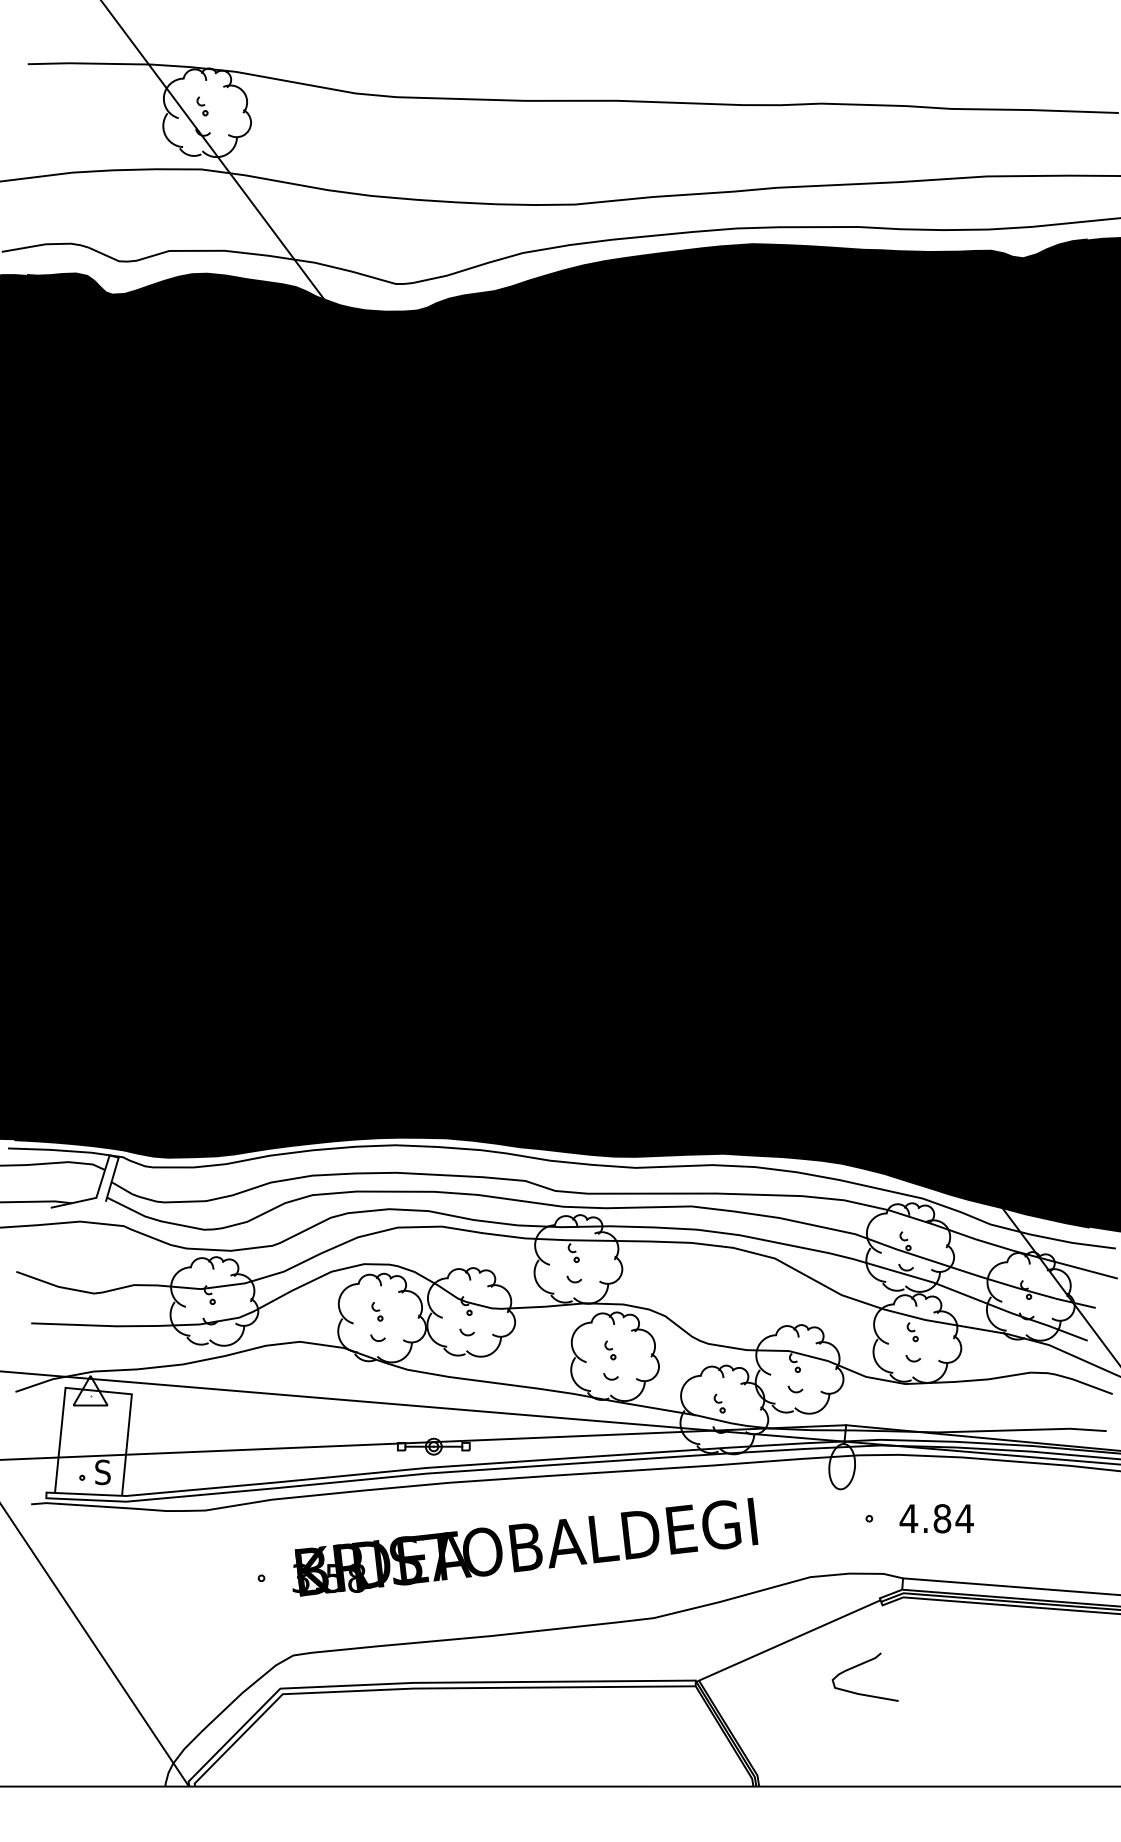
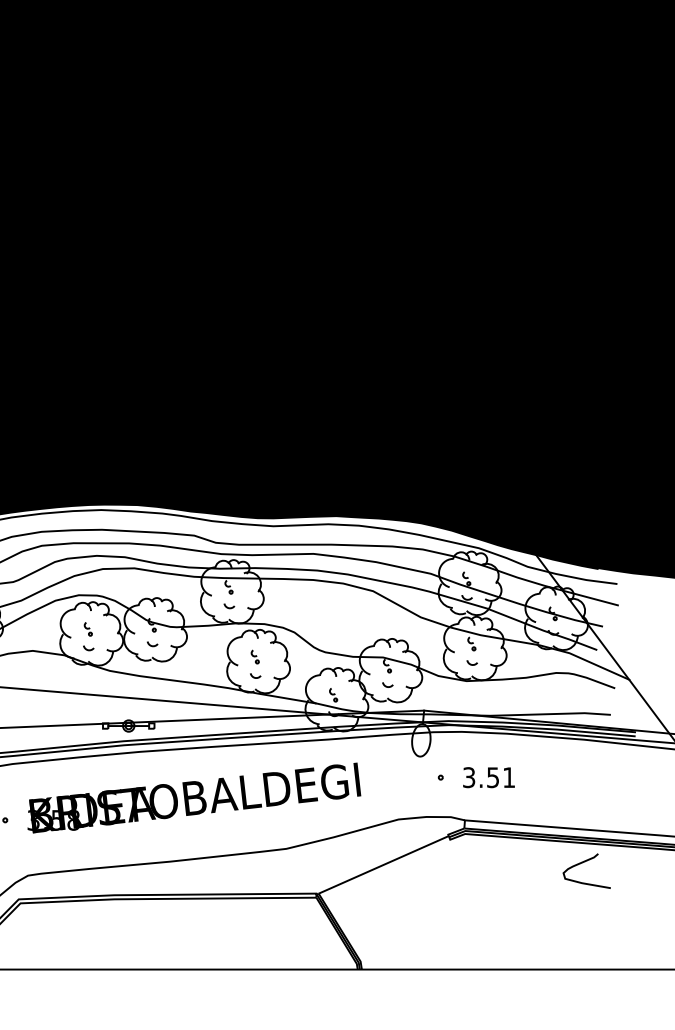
text: (936, 1518) -> (488, 777), 4.84 -> 3.51
curve: (858, 1666) -> (582, 863), moved

